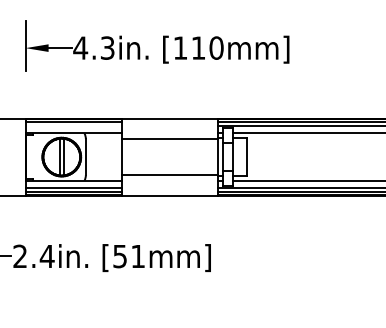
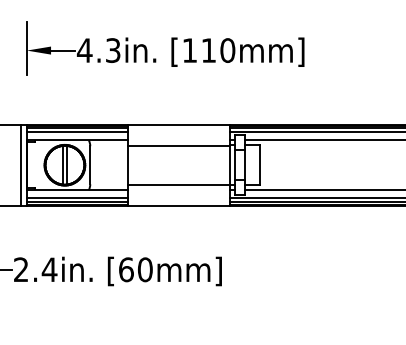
line: (73, 125) -> (77, 131), added
line: (20, 156) -> (21, 164), added
text: (129, 256) -> (136, 269), [51mm] -> [60mm]

